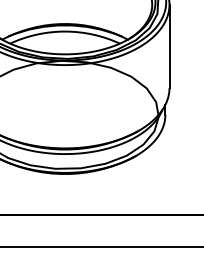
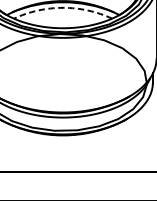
arc: (65, 31) -> (63, 7), solid -> dashed

